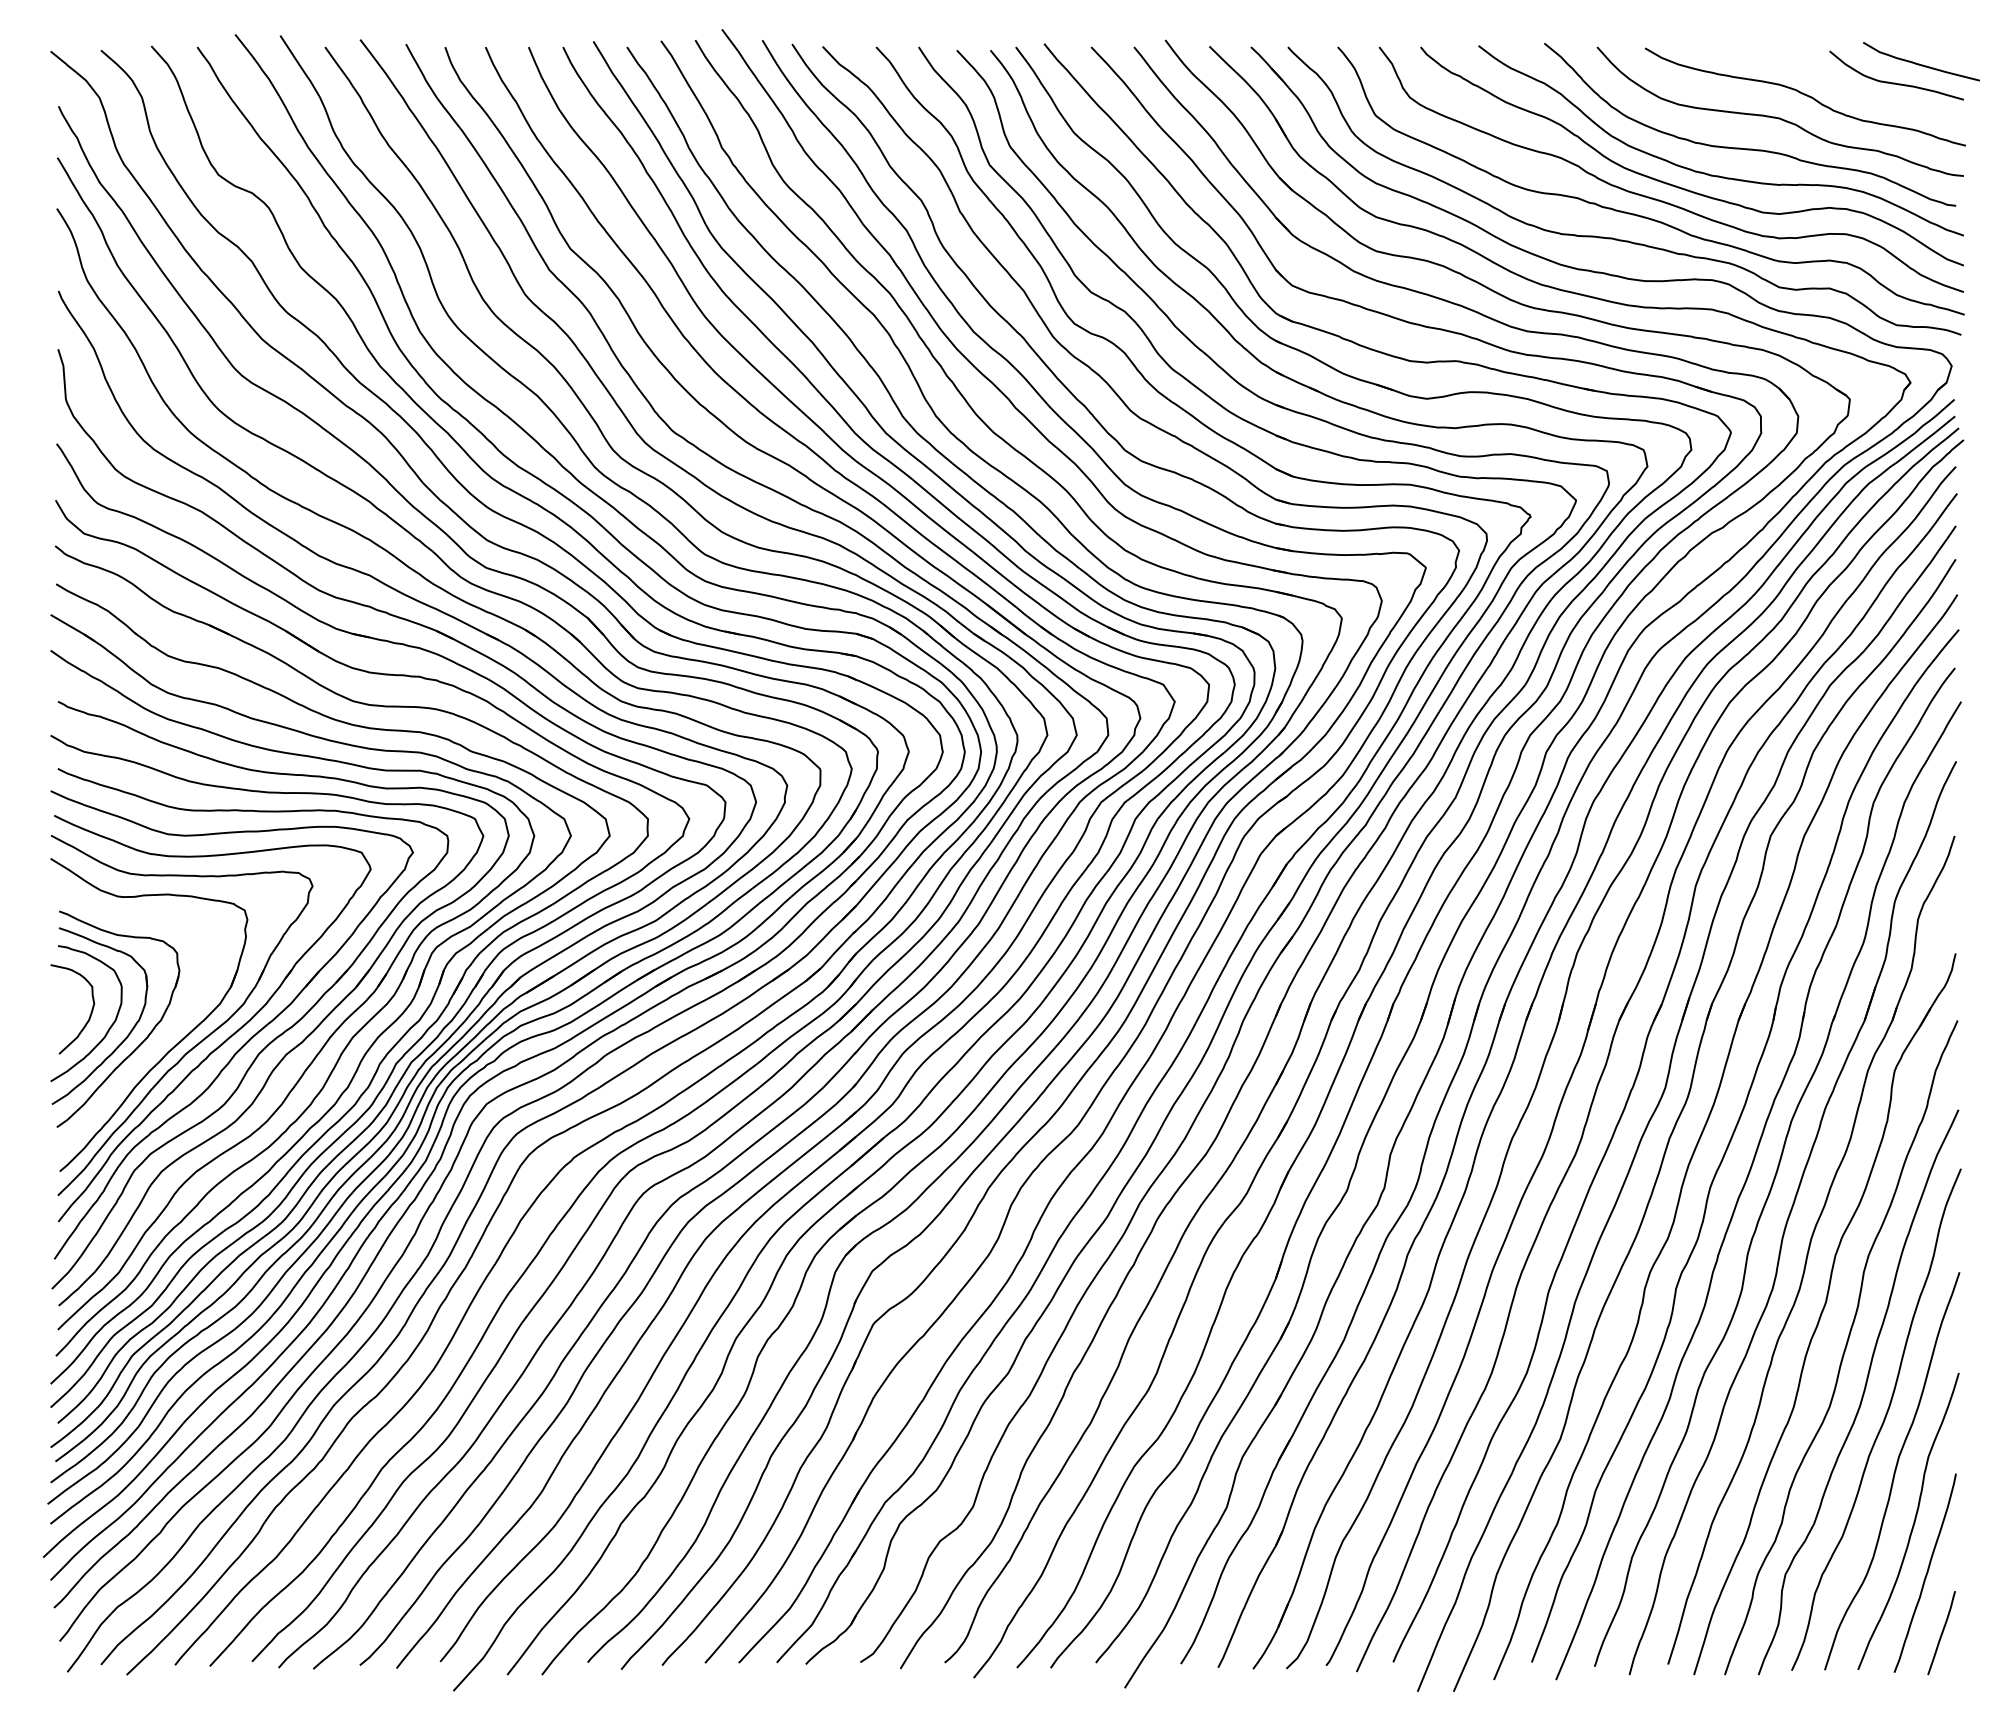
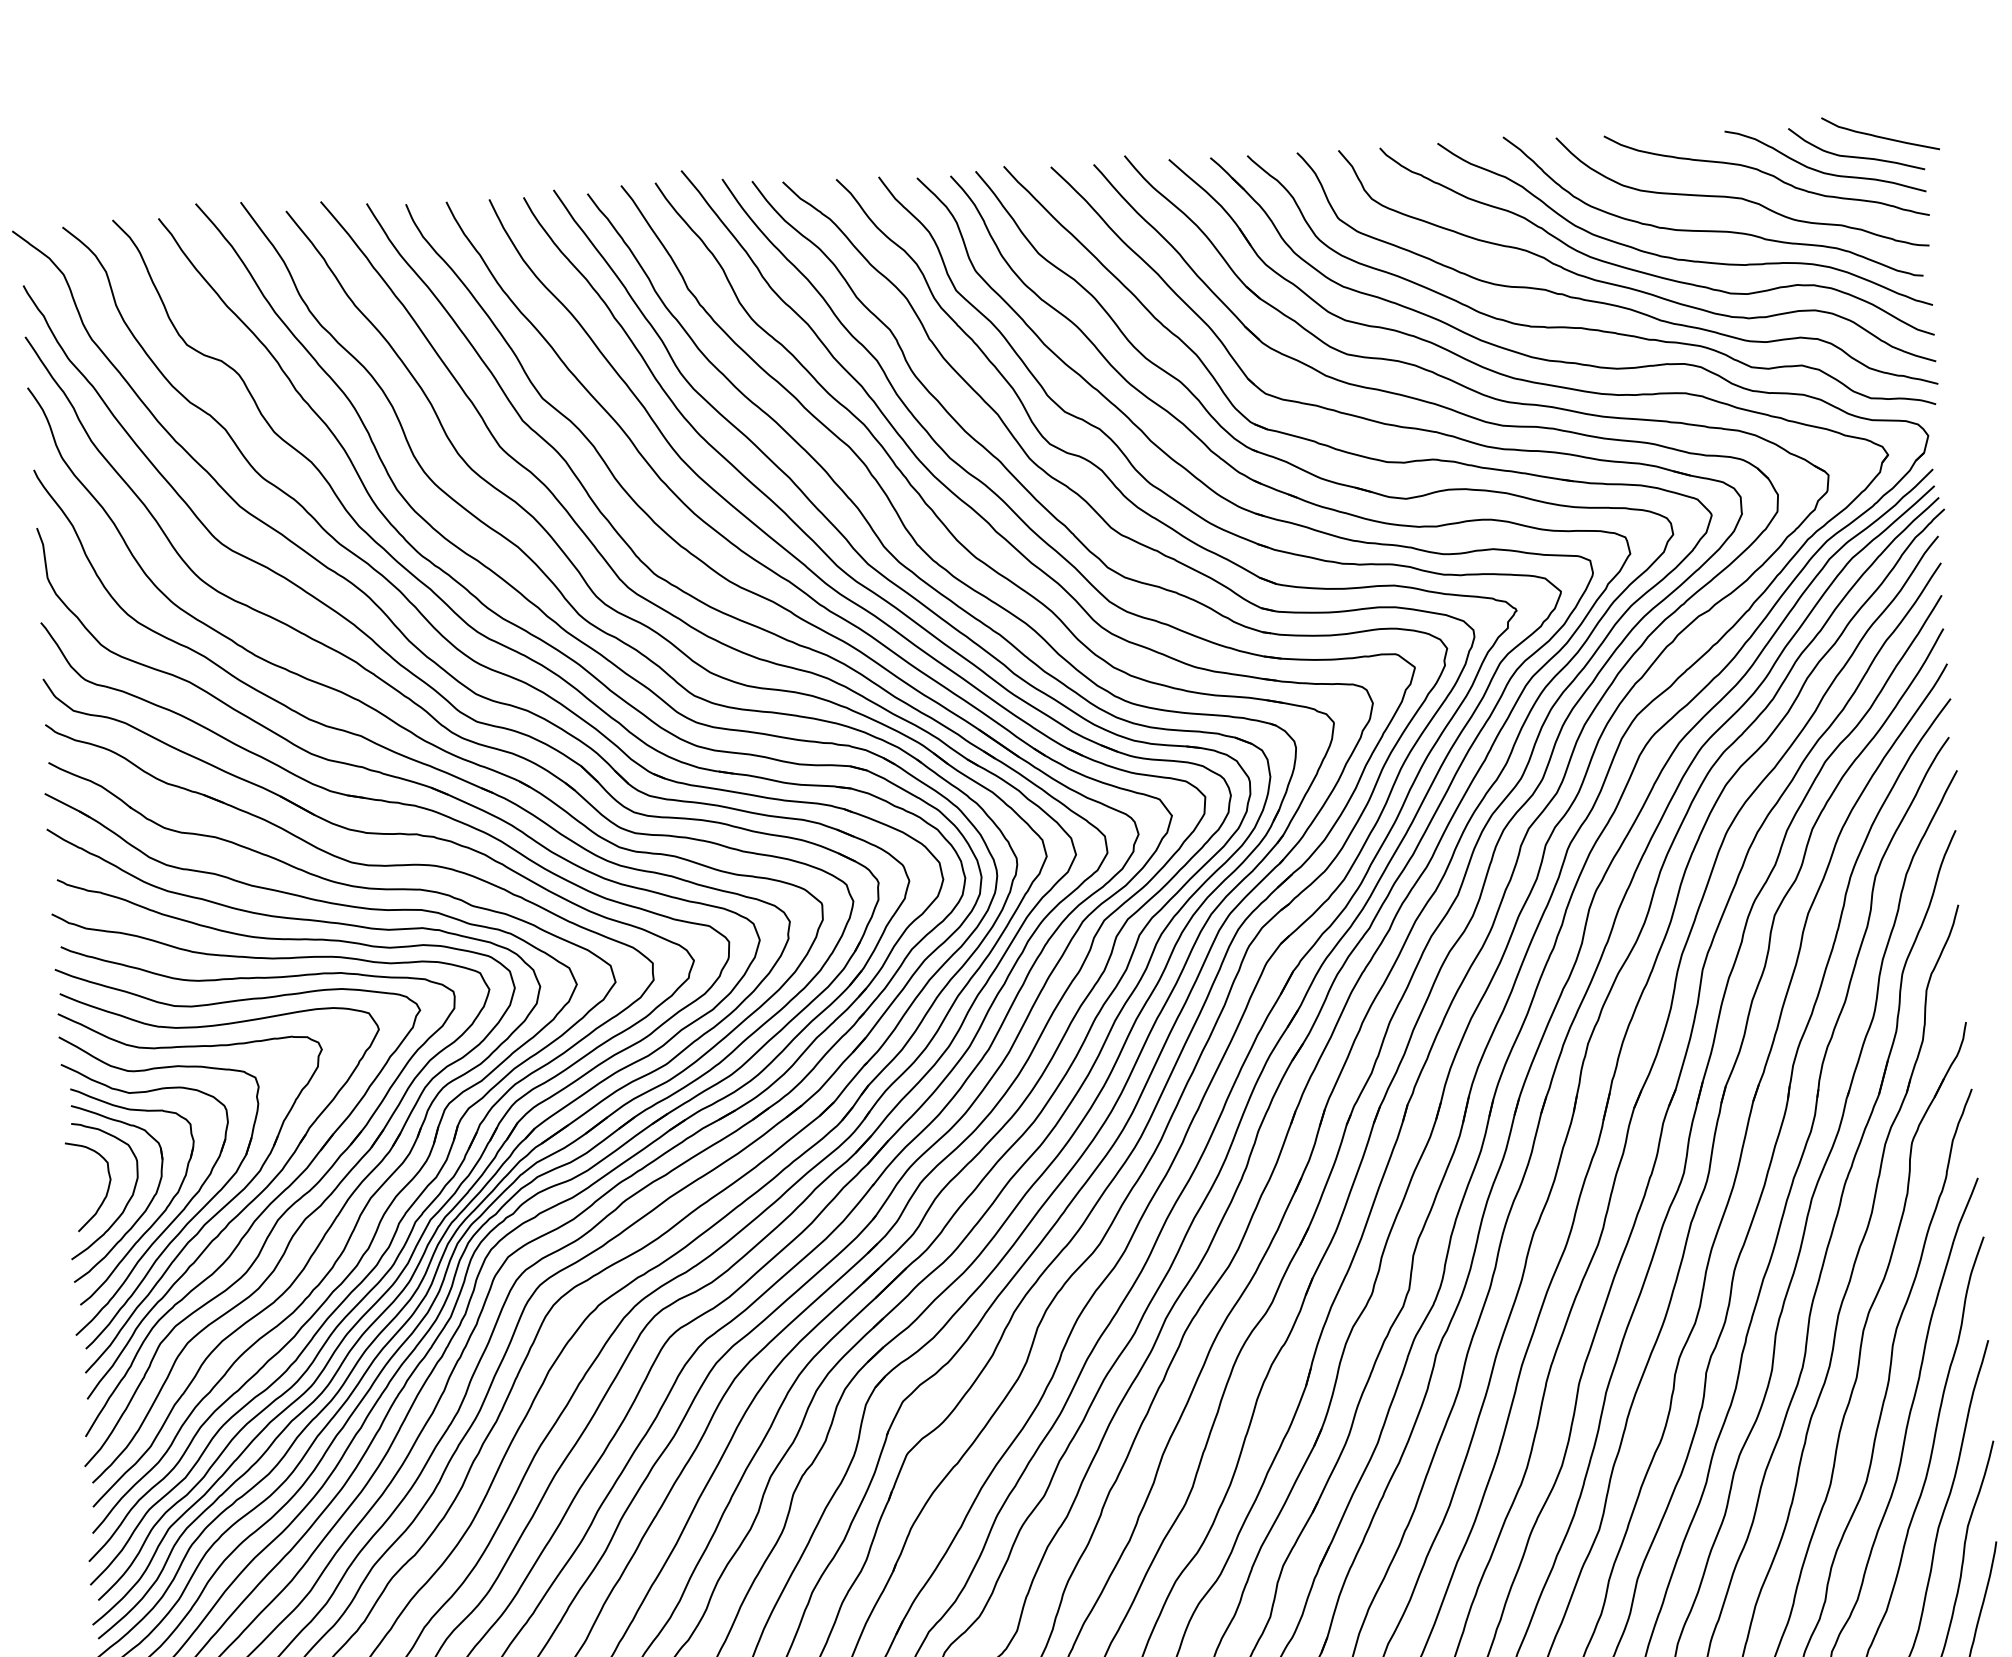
curve: (1860, 95) -> (1821, 171), added
part: (156, 1045) -> (175, 1217), added

